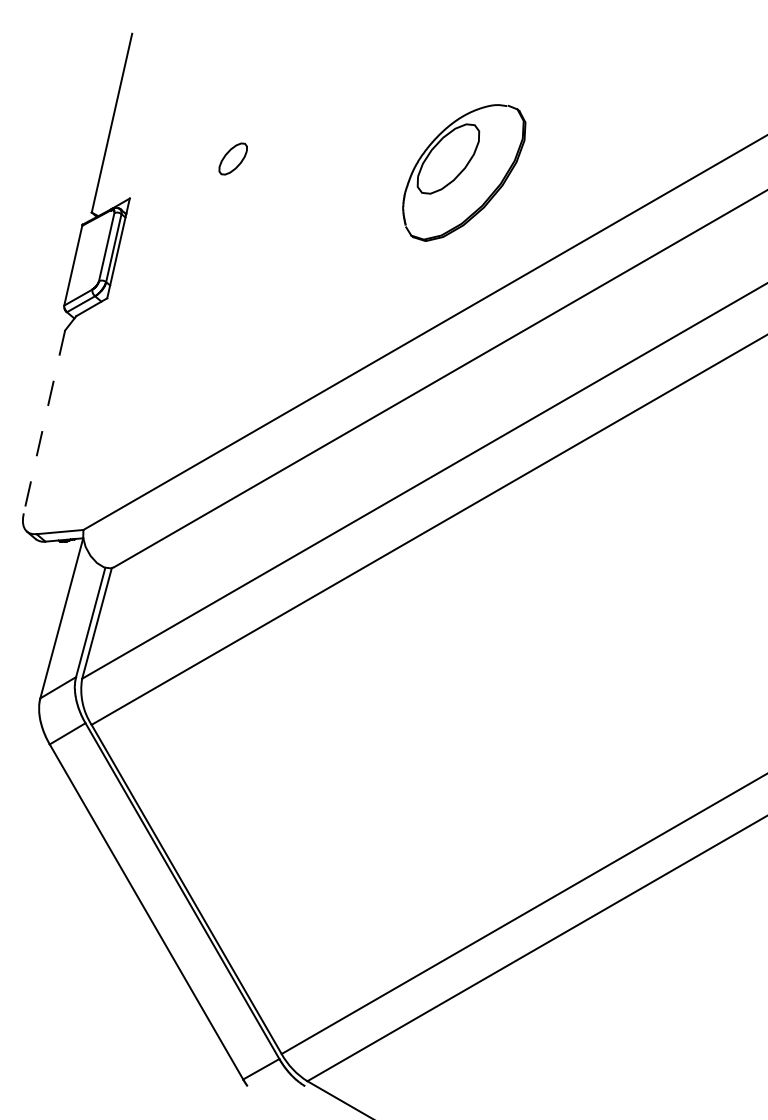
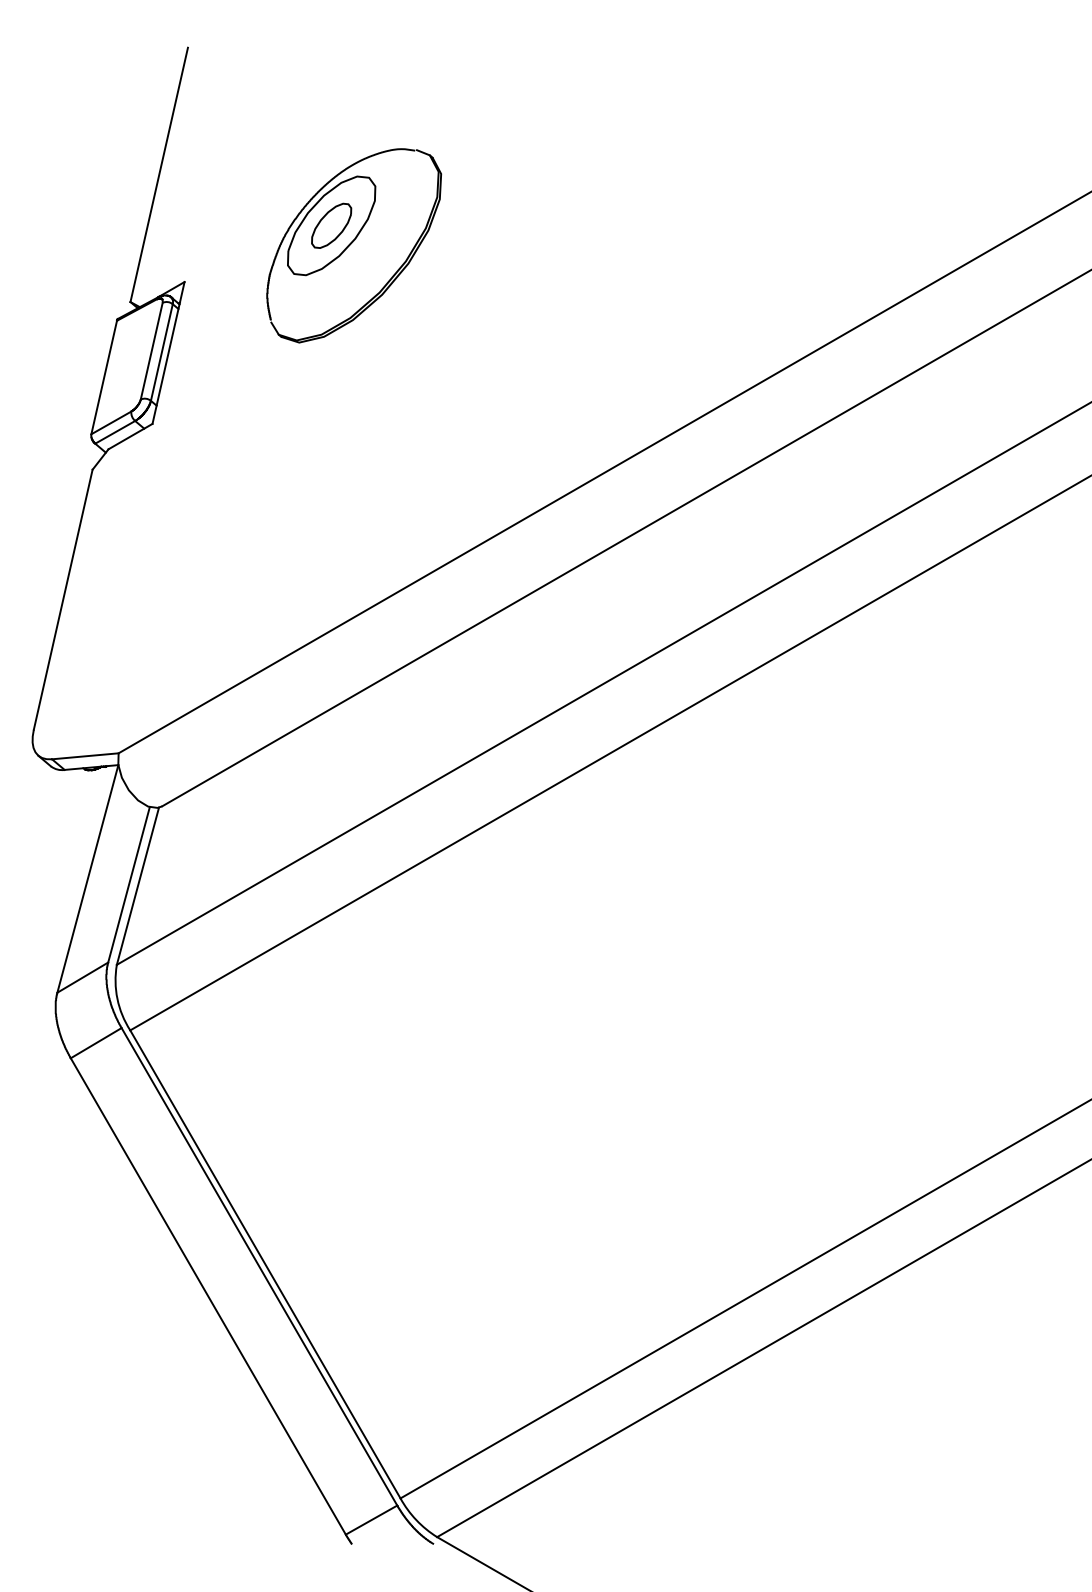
part: (464, 172) -> (354, 245), moved
line: (44, 422) -> (63, 600), dashed -> solid

